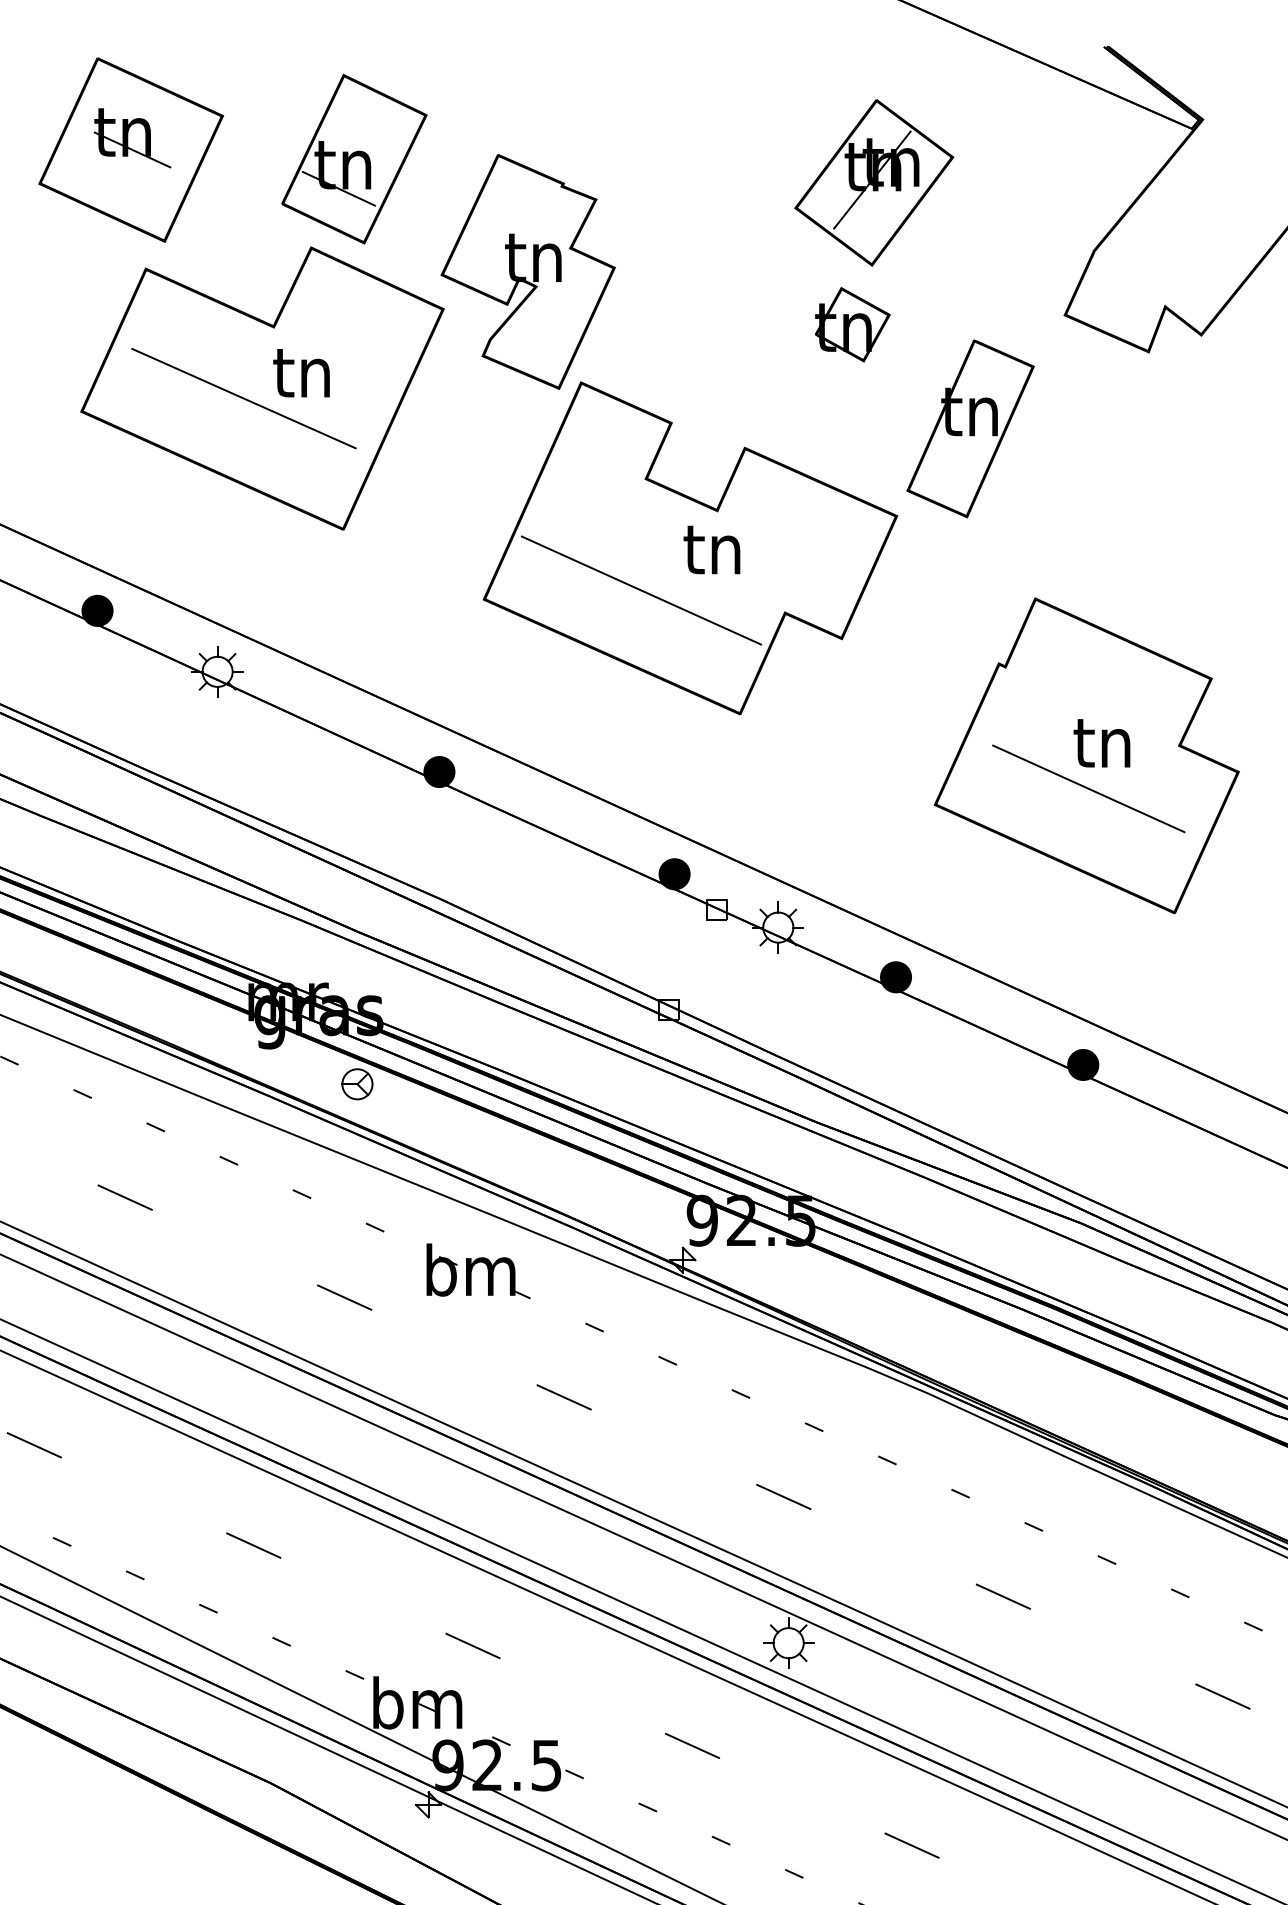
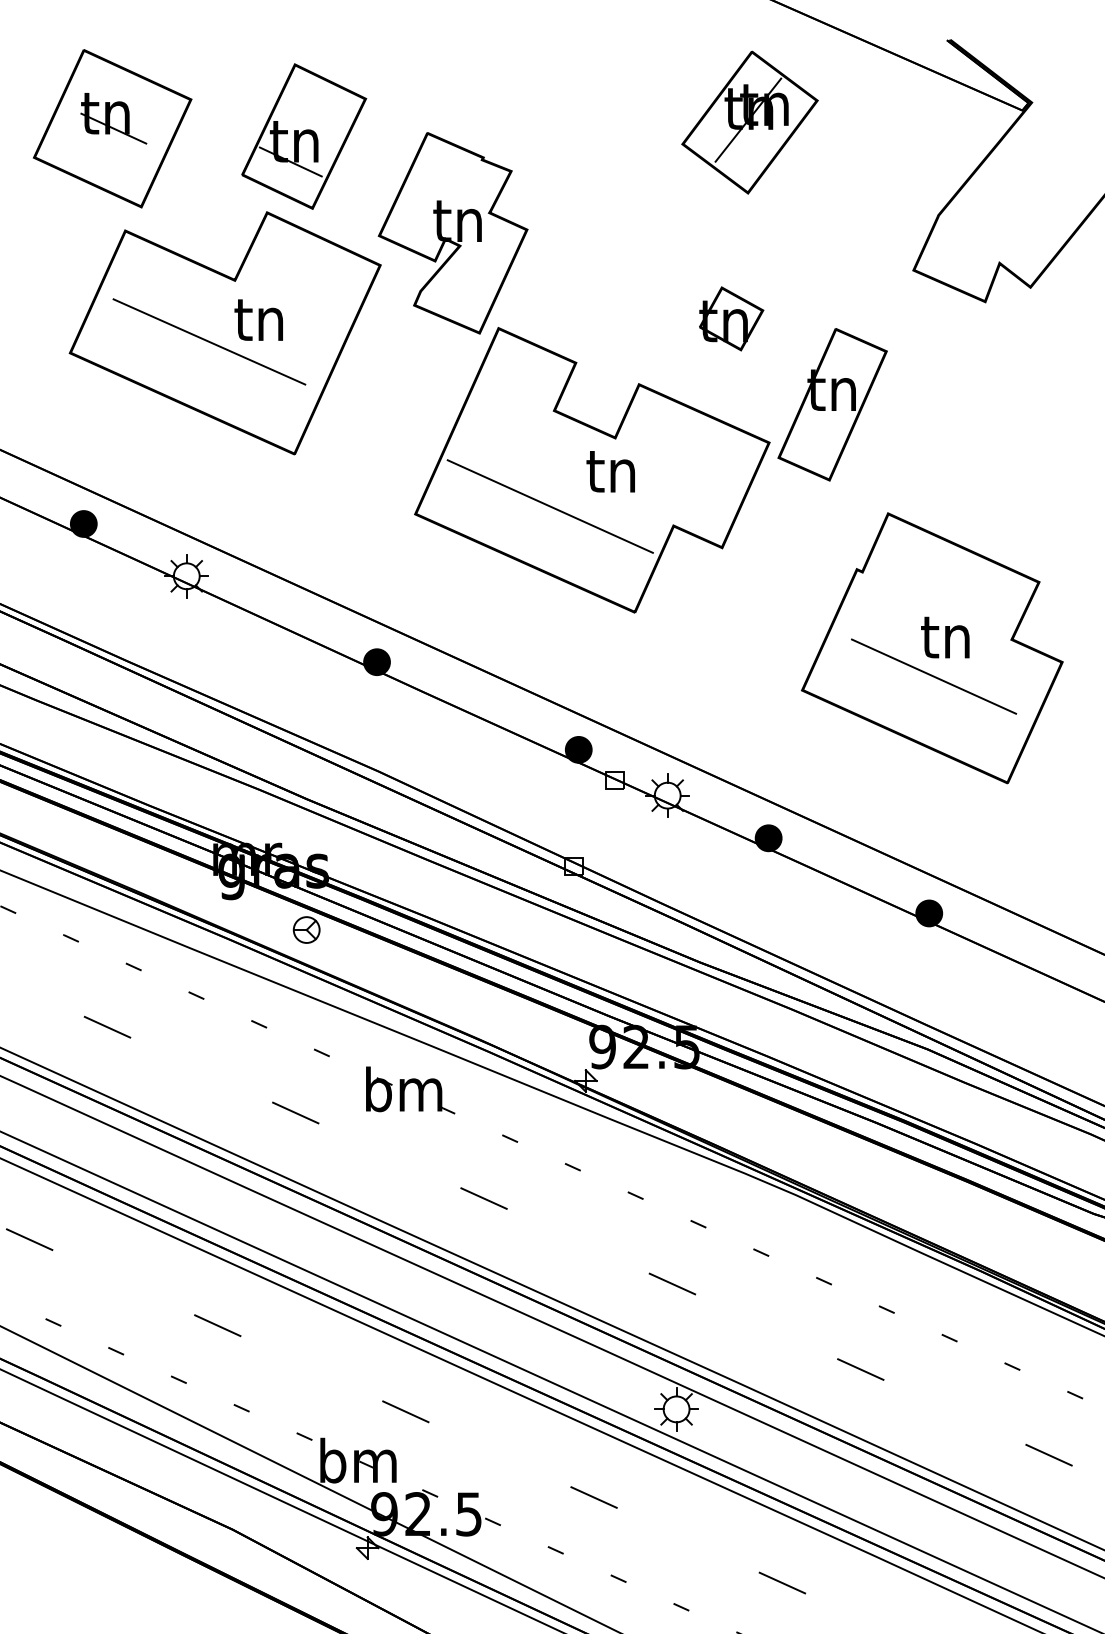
part: (874, 182) -> (750, 122), moved
part: (852, 324) -> (731, 318), moved
part: (970, 428) -> (832, 404), moved

